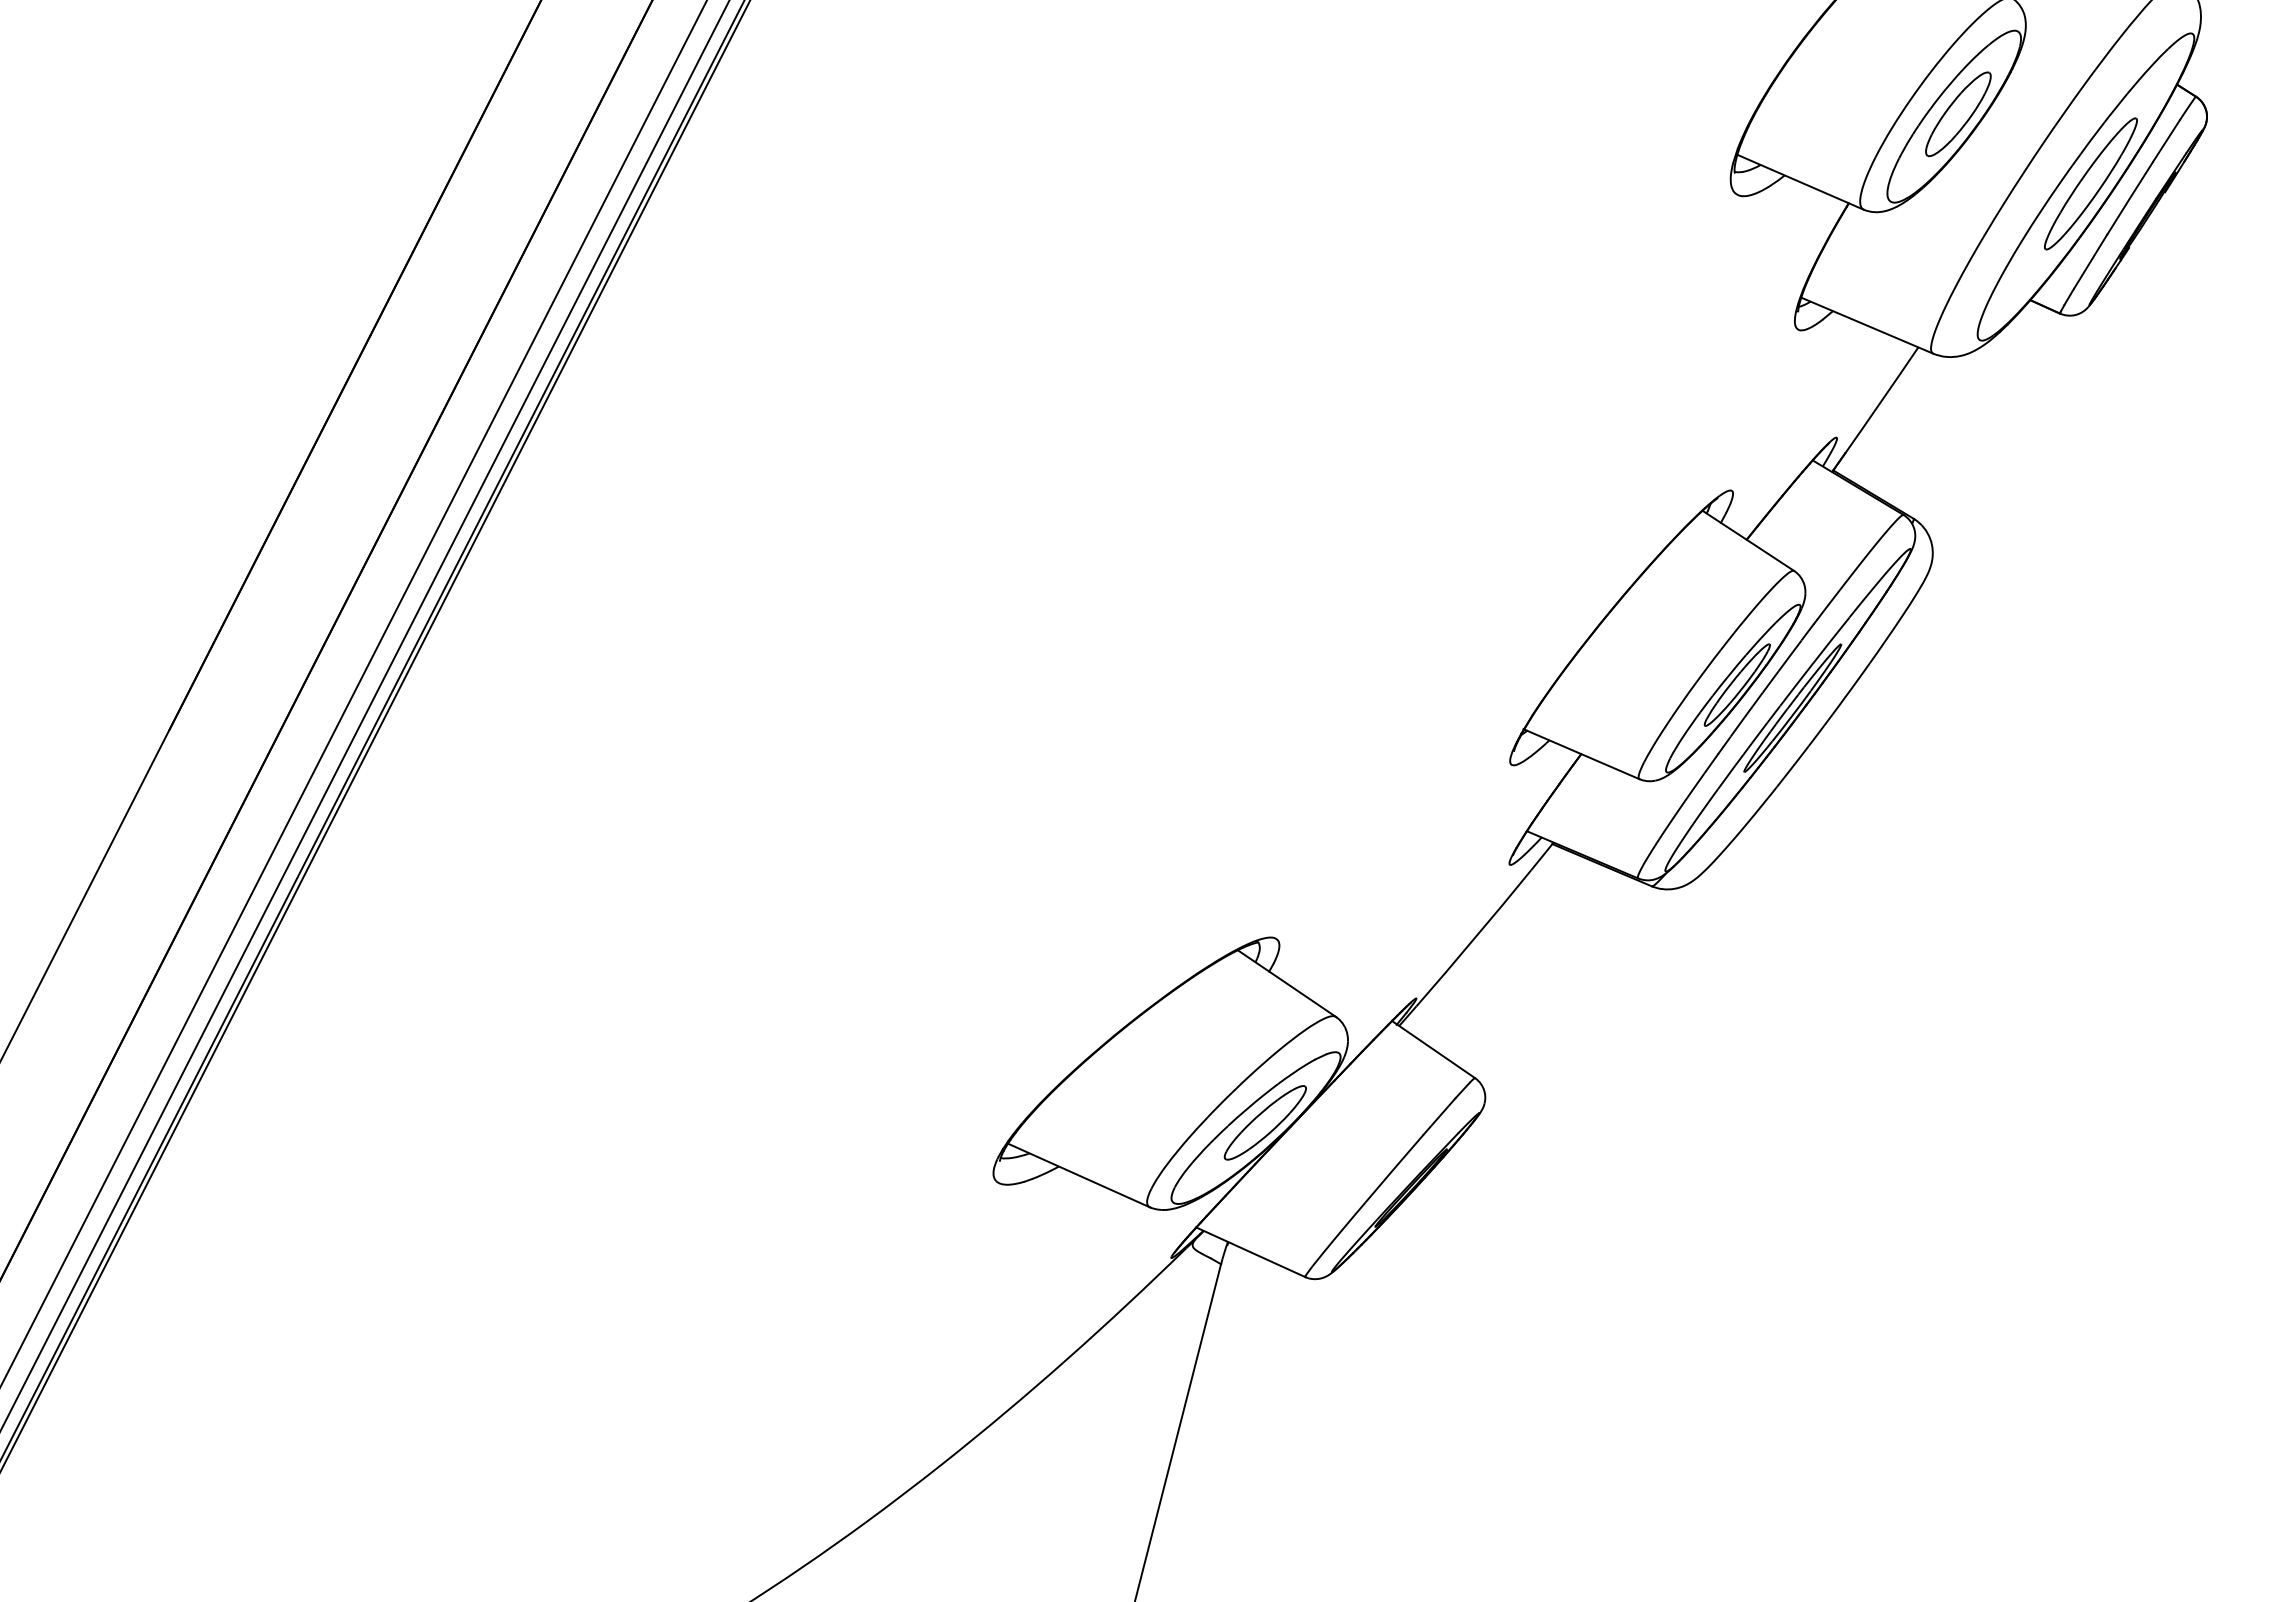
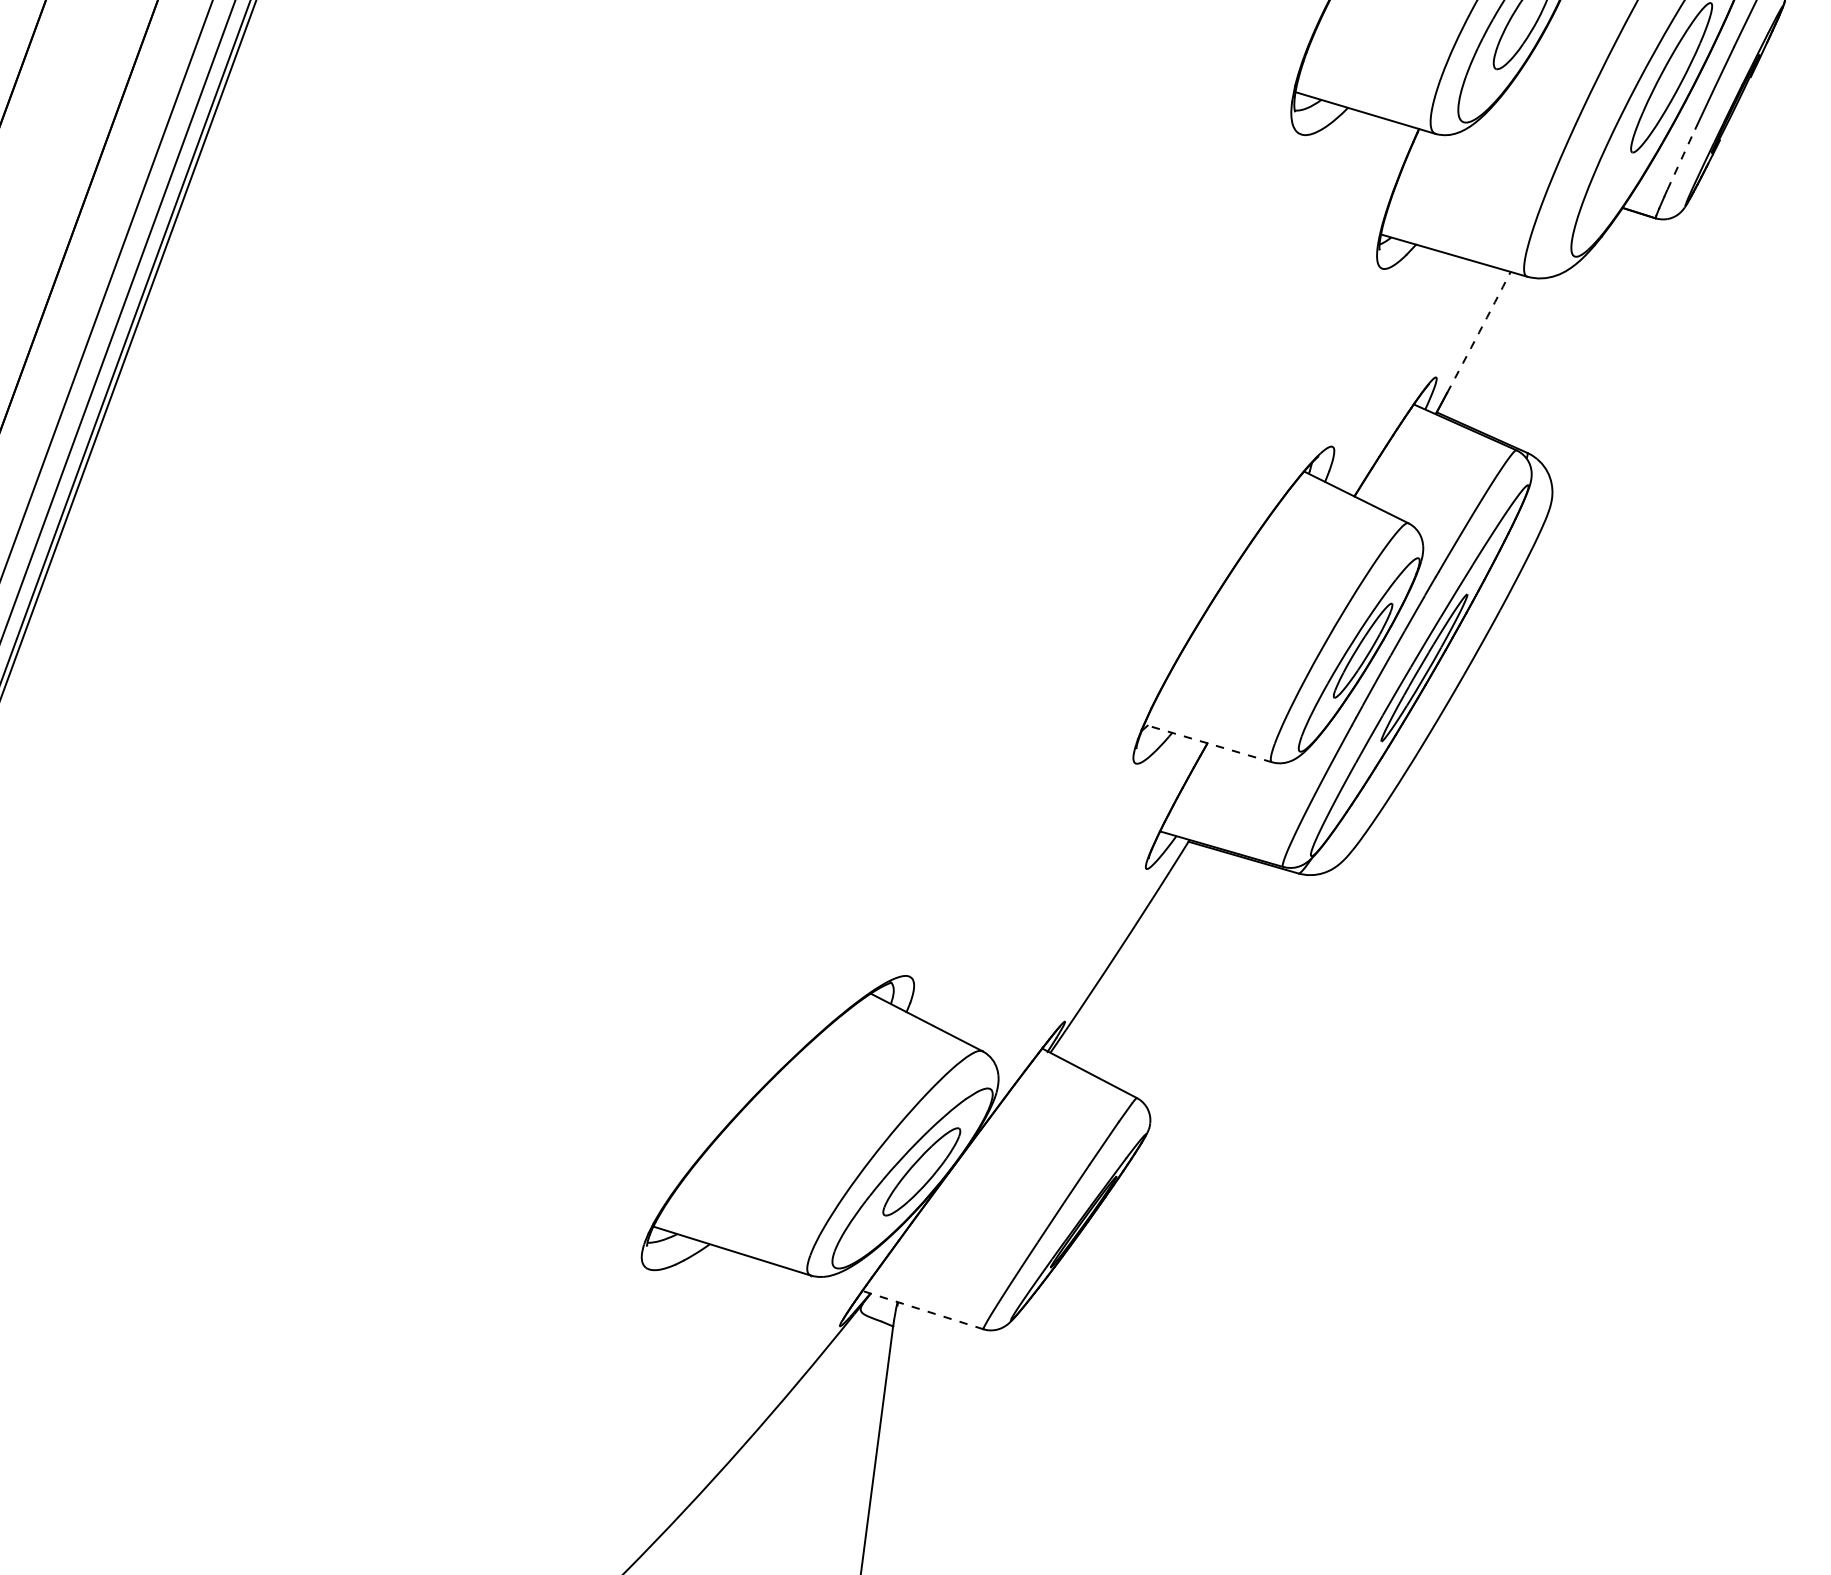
line: (2090, 261) -> (1681, 159), solid -> dashed
arc: (1881, 400) -> (1478, 332), solid -> dashed
line: (1581, 754) -> (1207, 743), solid -> dashed
line: (1250, 1252) -> (922, 1310), solid -> dashed

